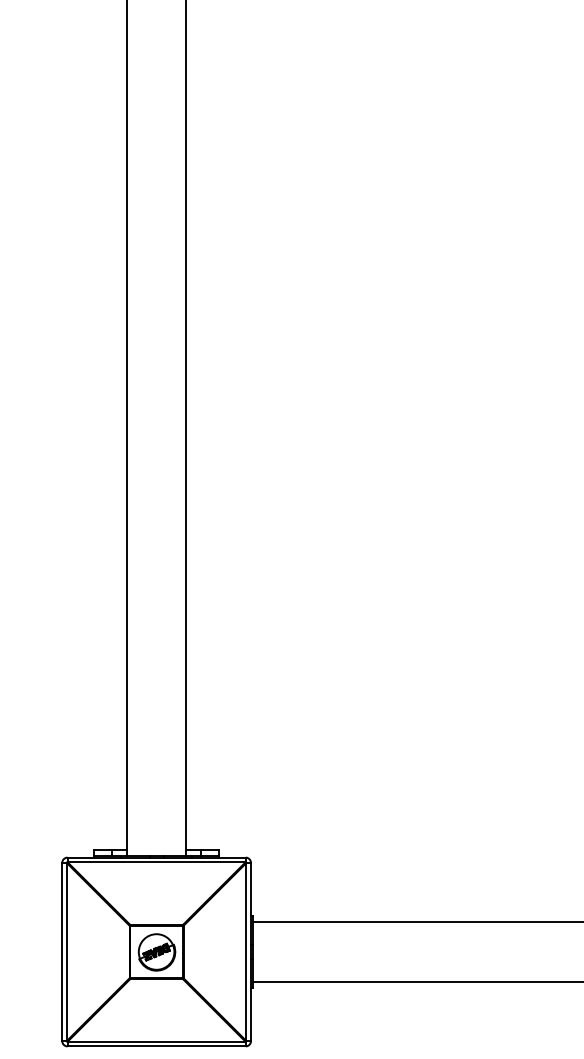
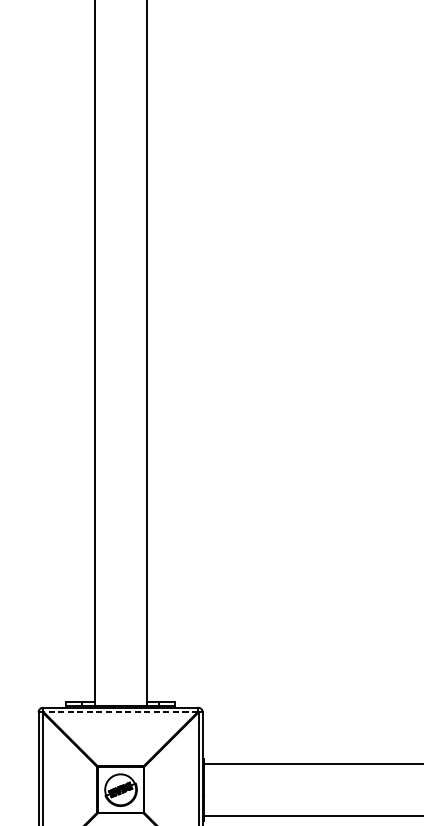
line: (156, 862) -> (120, 712), solid -> dashed

